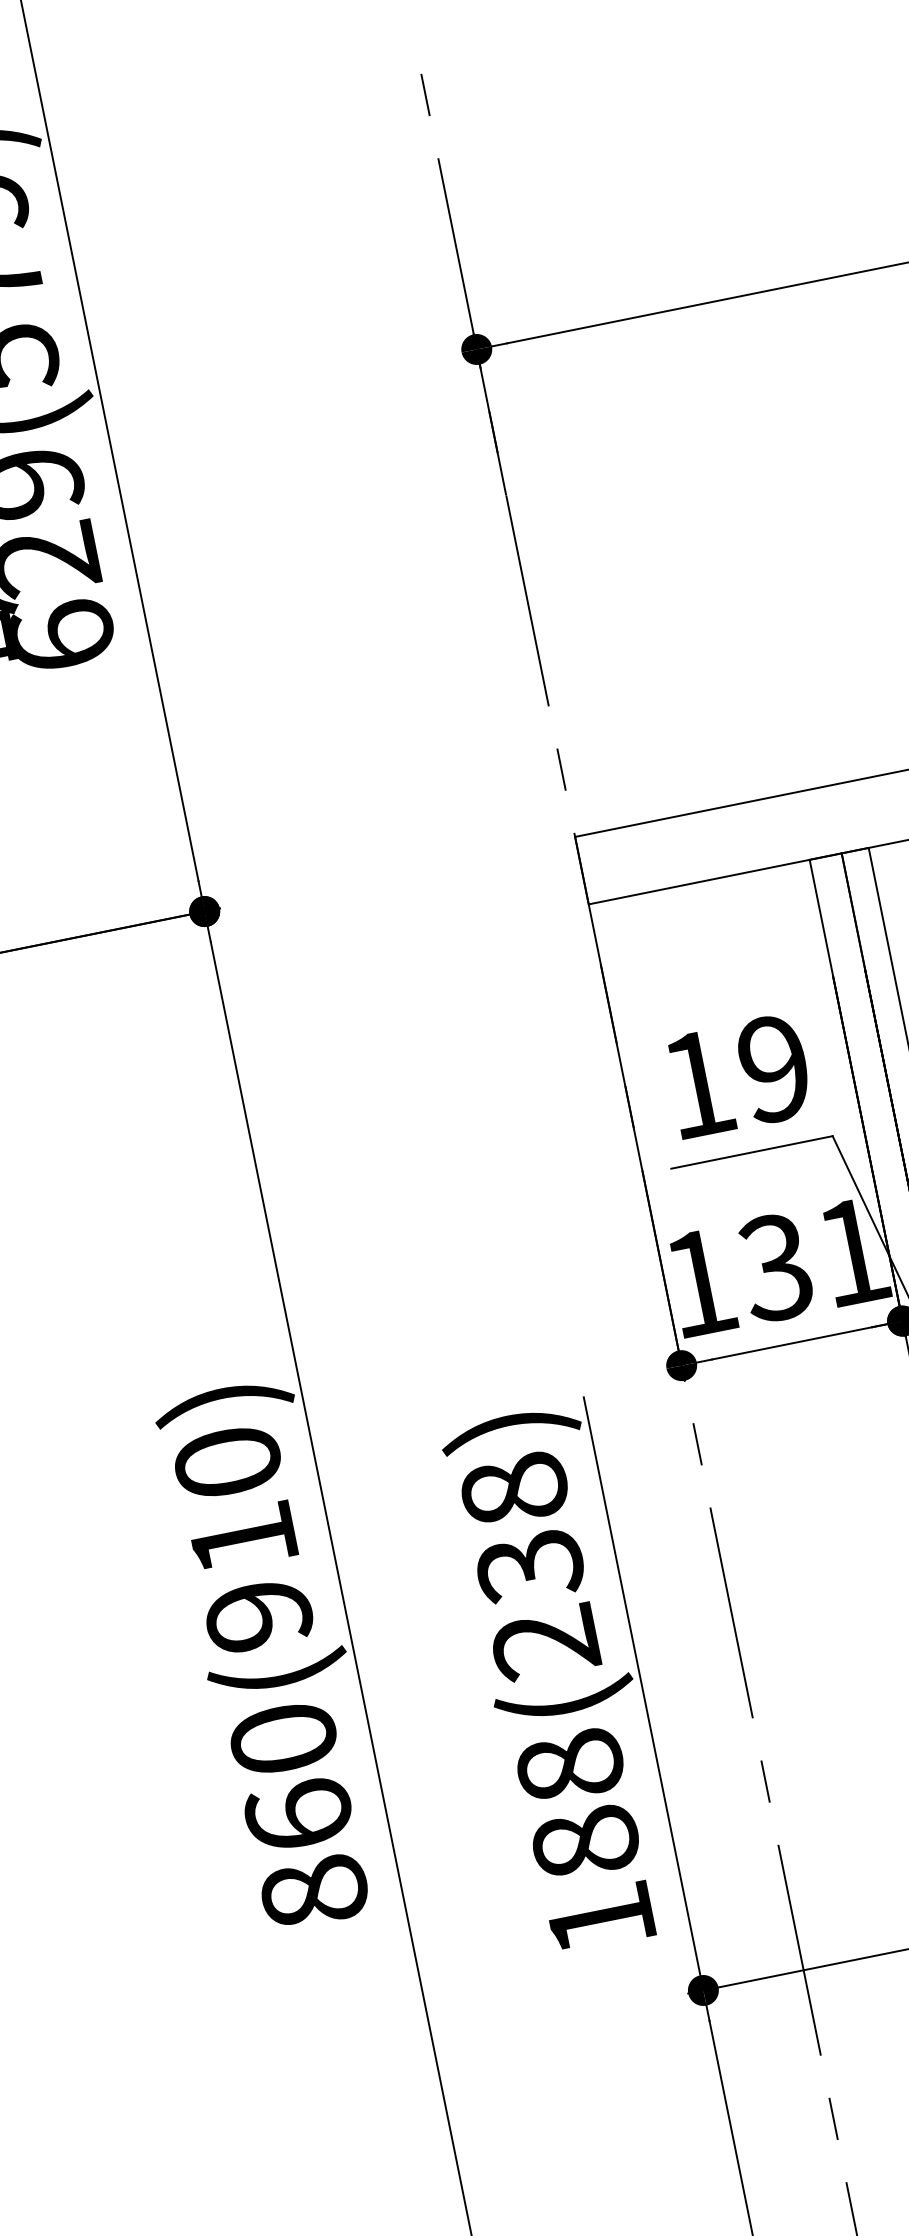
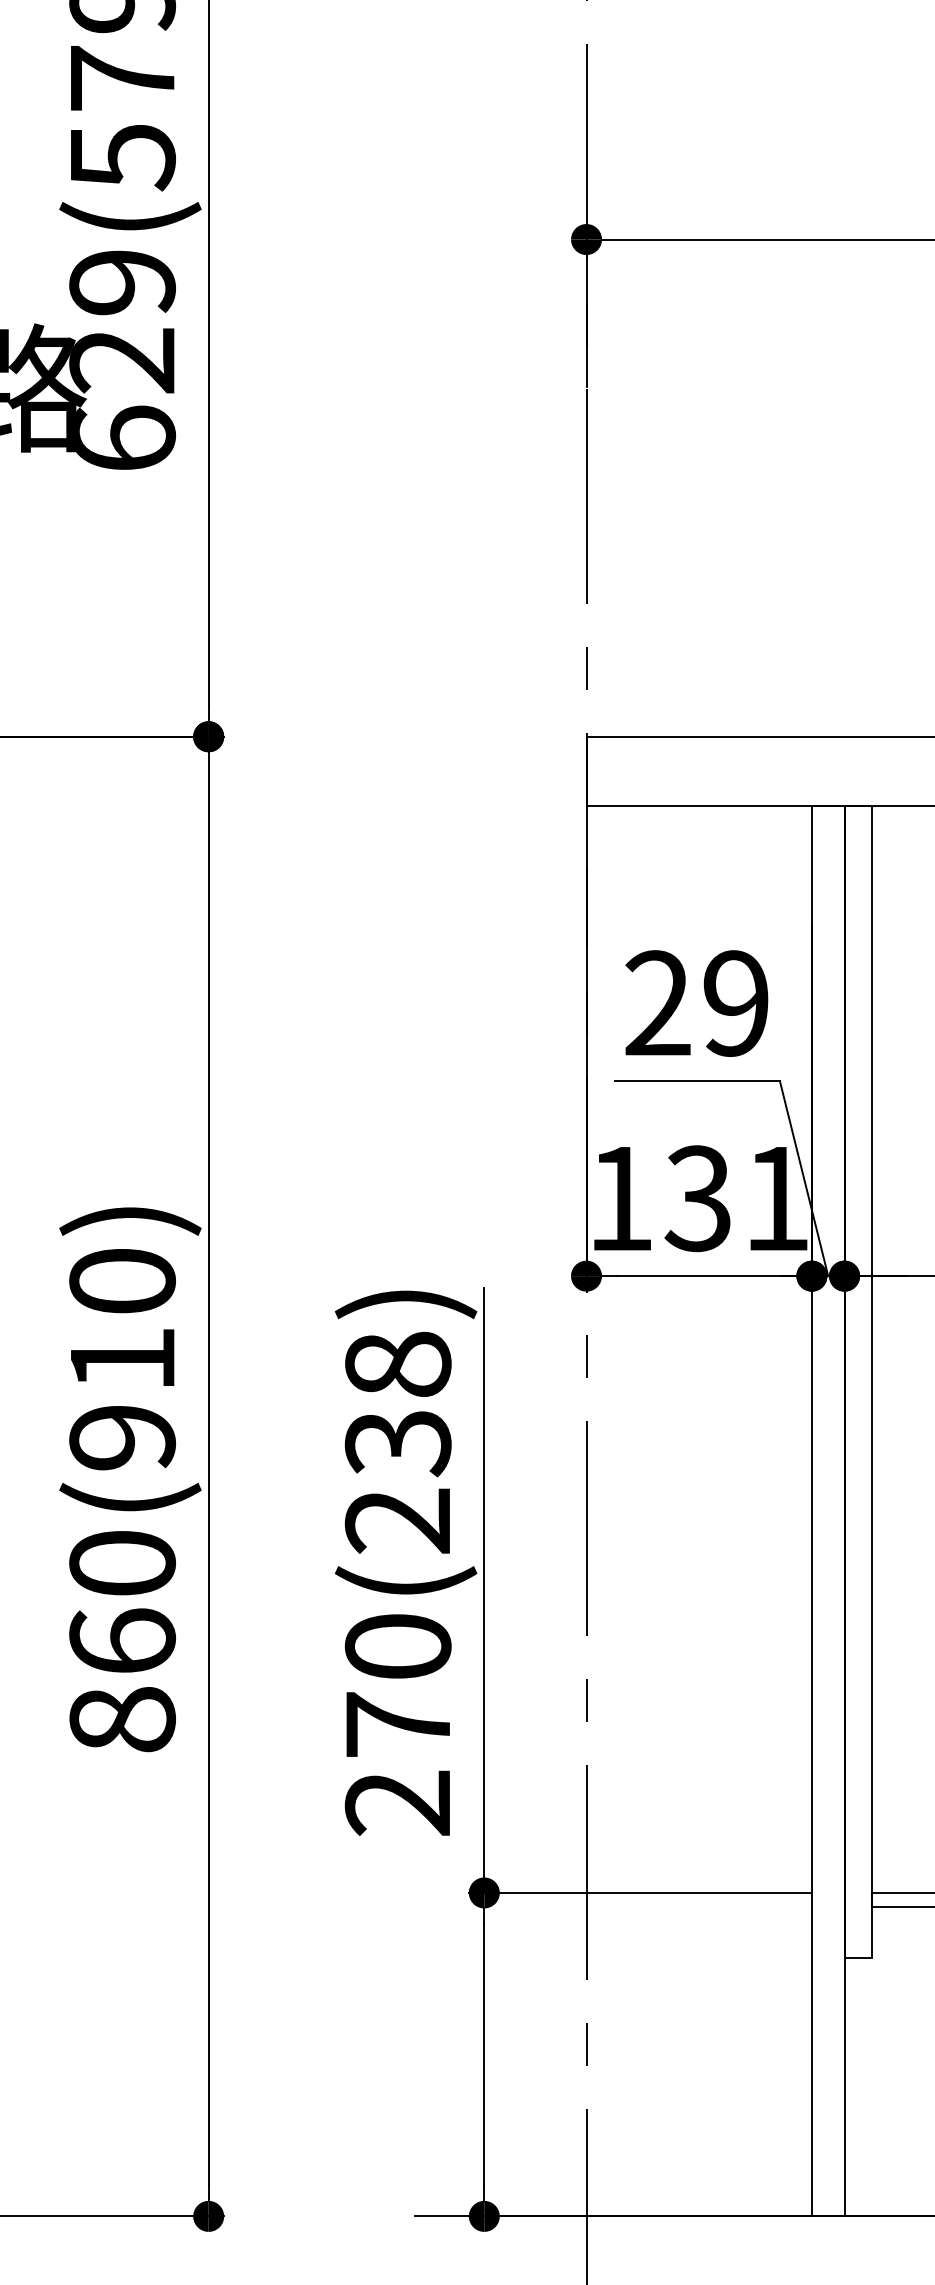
text: (697, 1083) -> (657, 1002), 19 -> 29
text: (585, 1842) -> (397, 1724), 188(238) -> 270(238)

